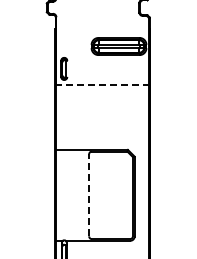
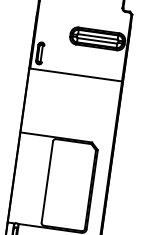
line: (102, 85) -> (75, 75), dashed -> solid
line: (89, 194) -> (47, 181), dashed -> solid

